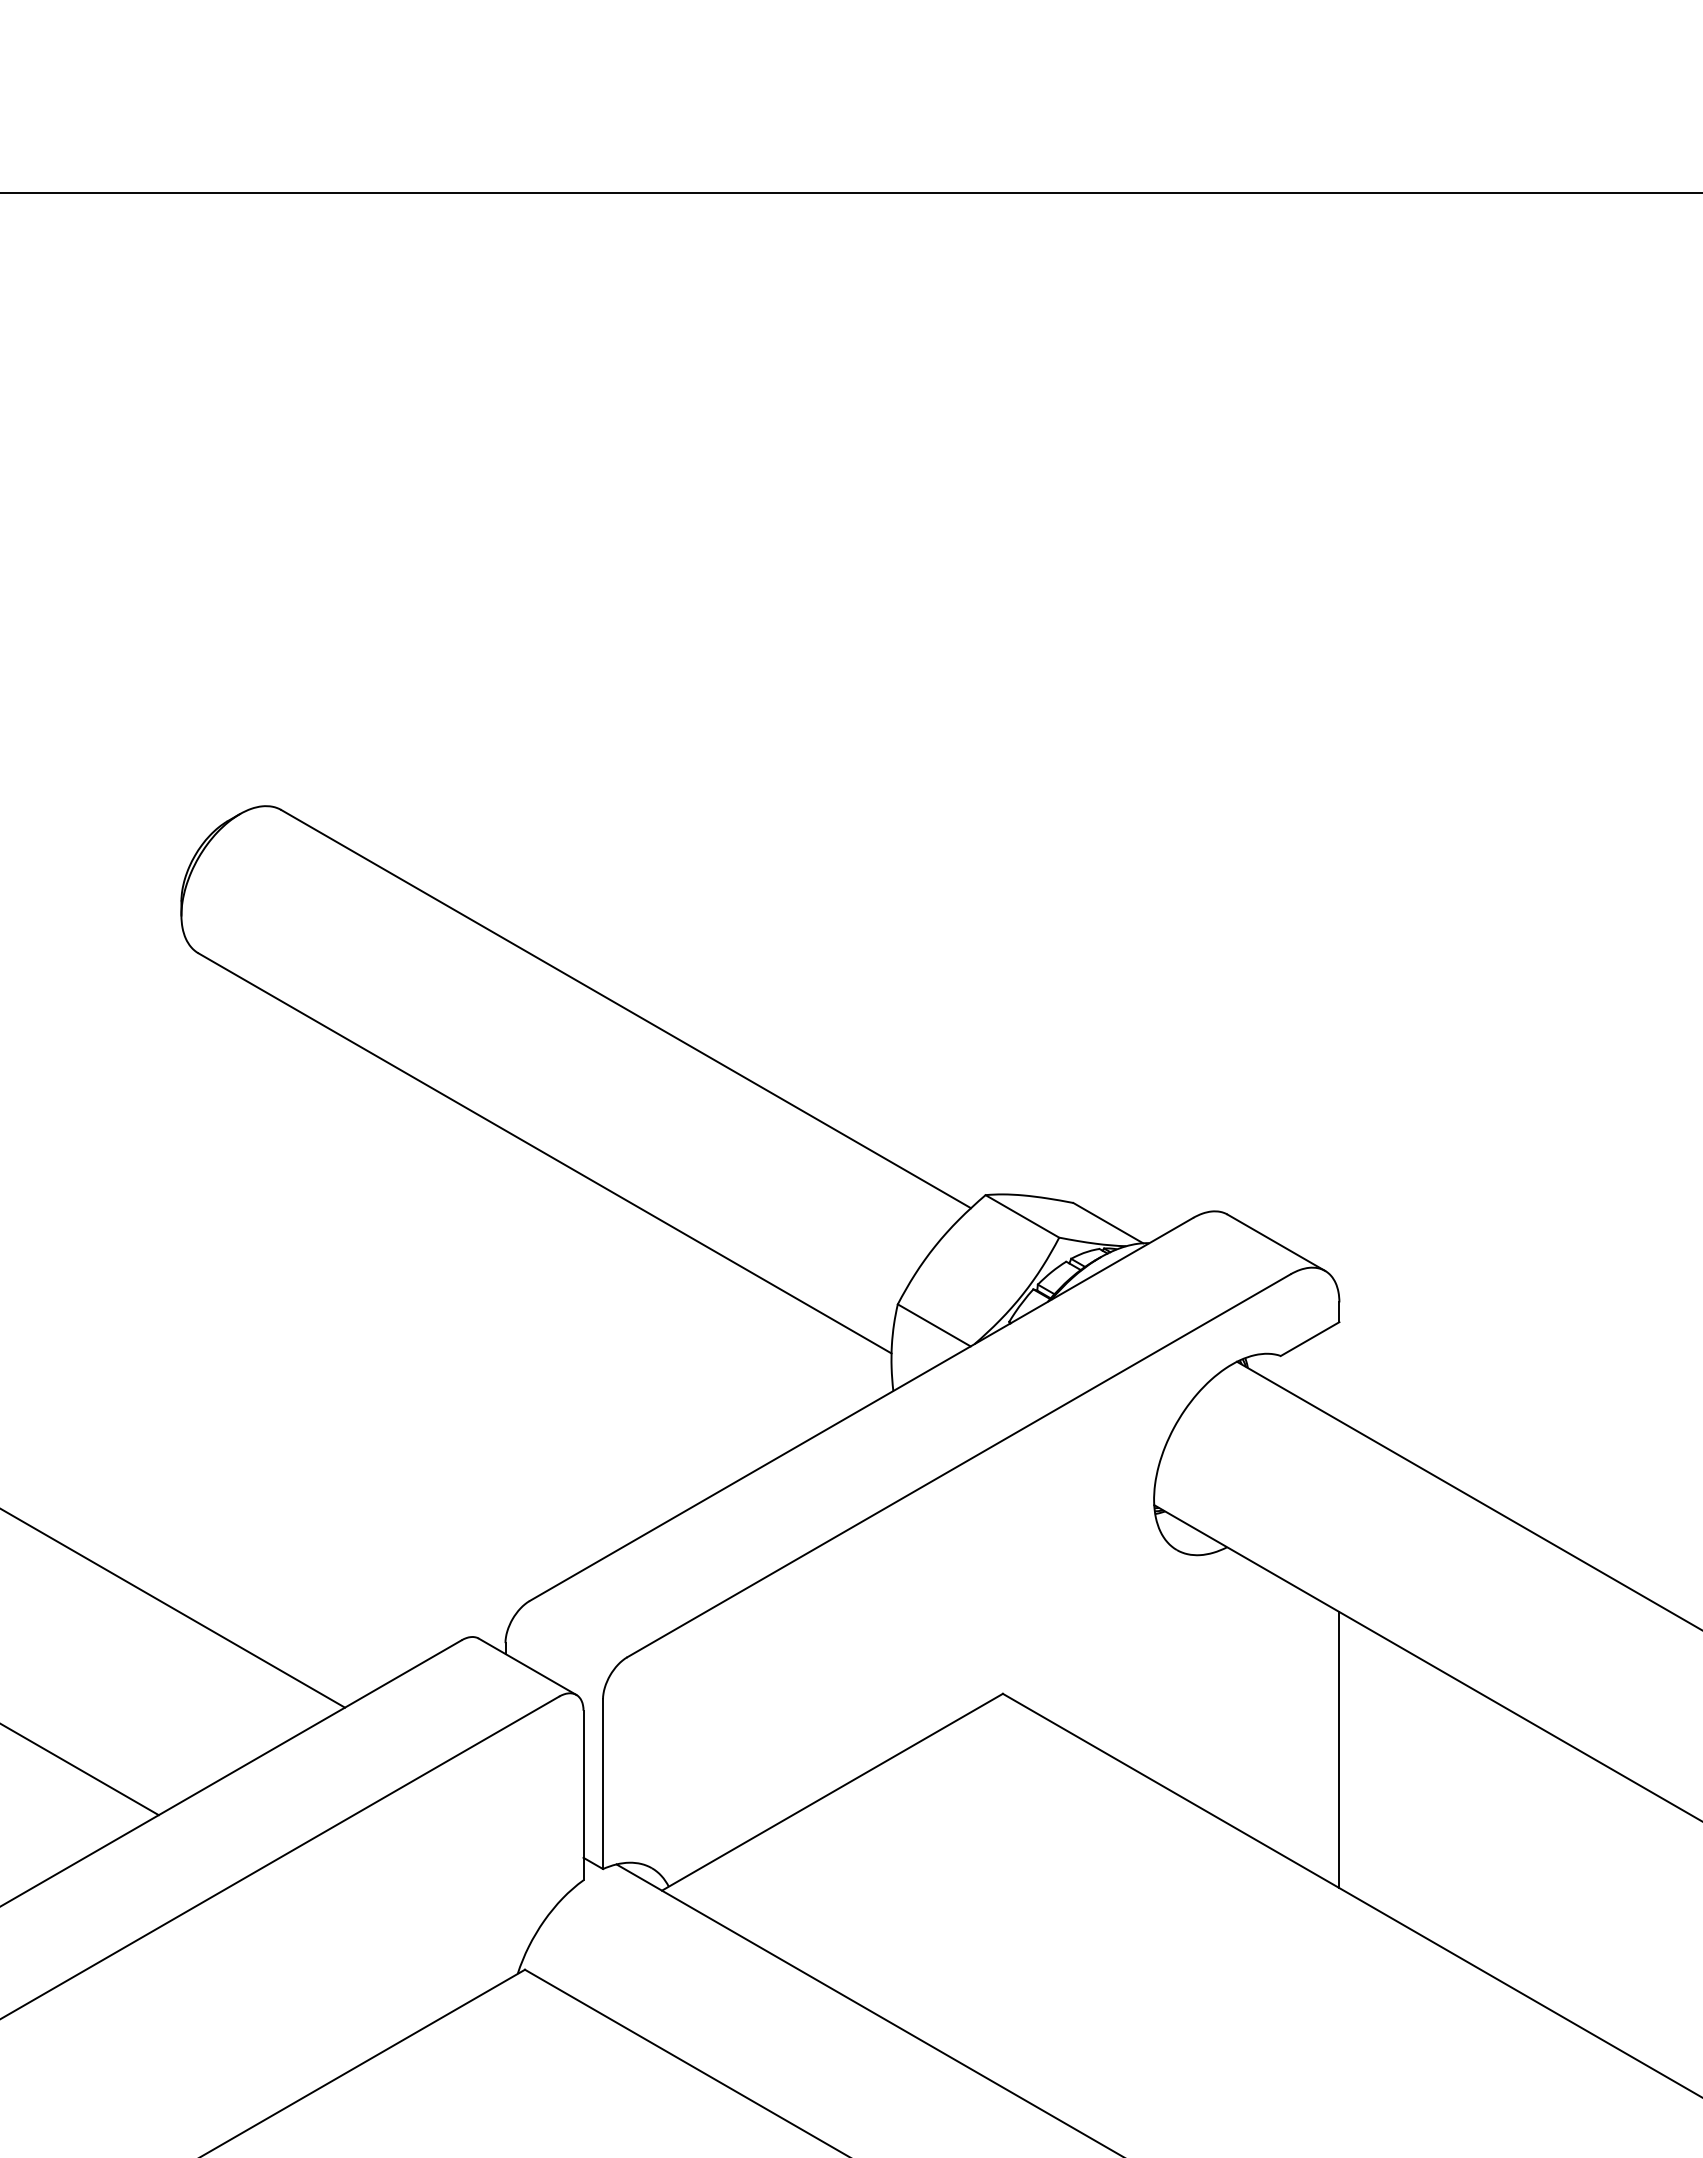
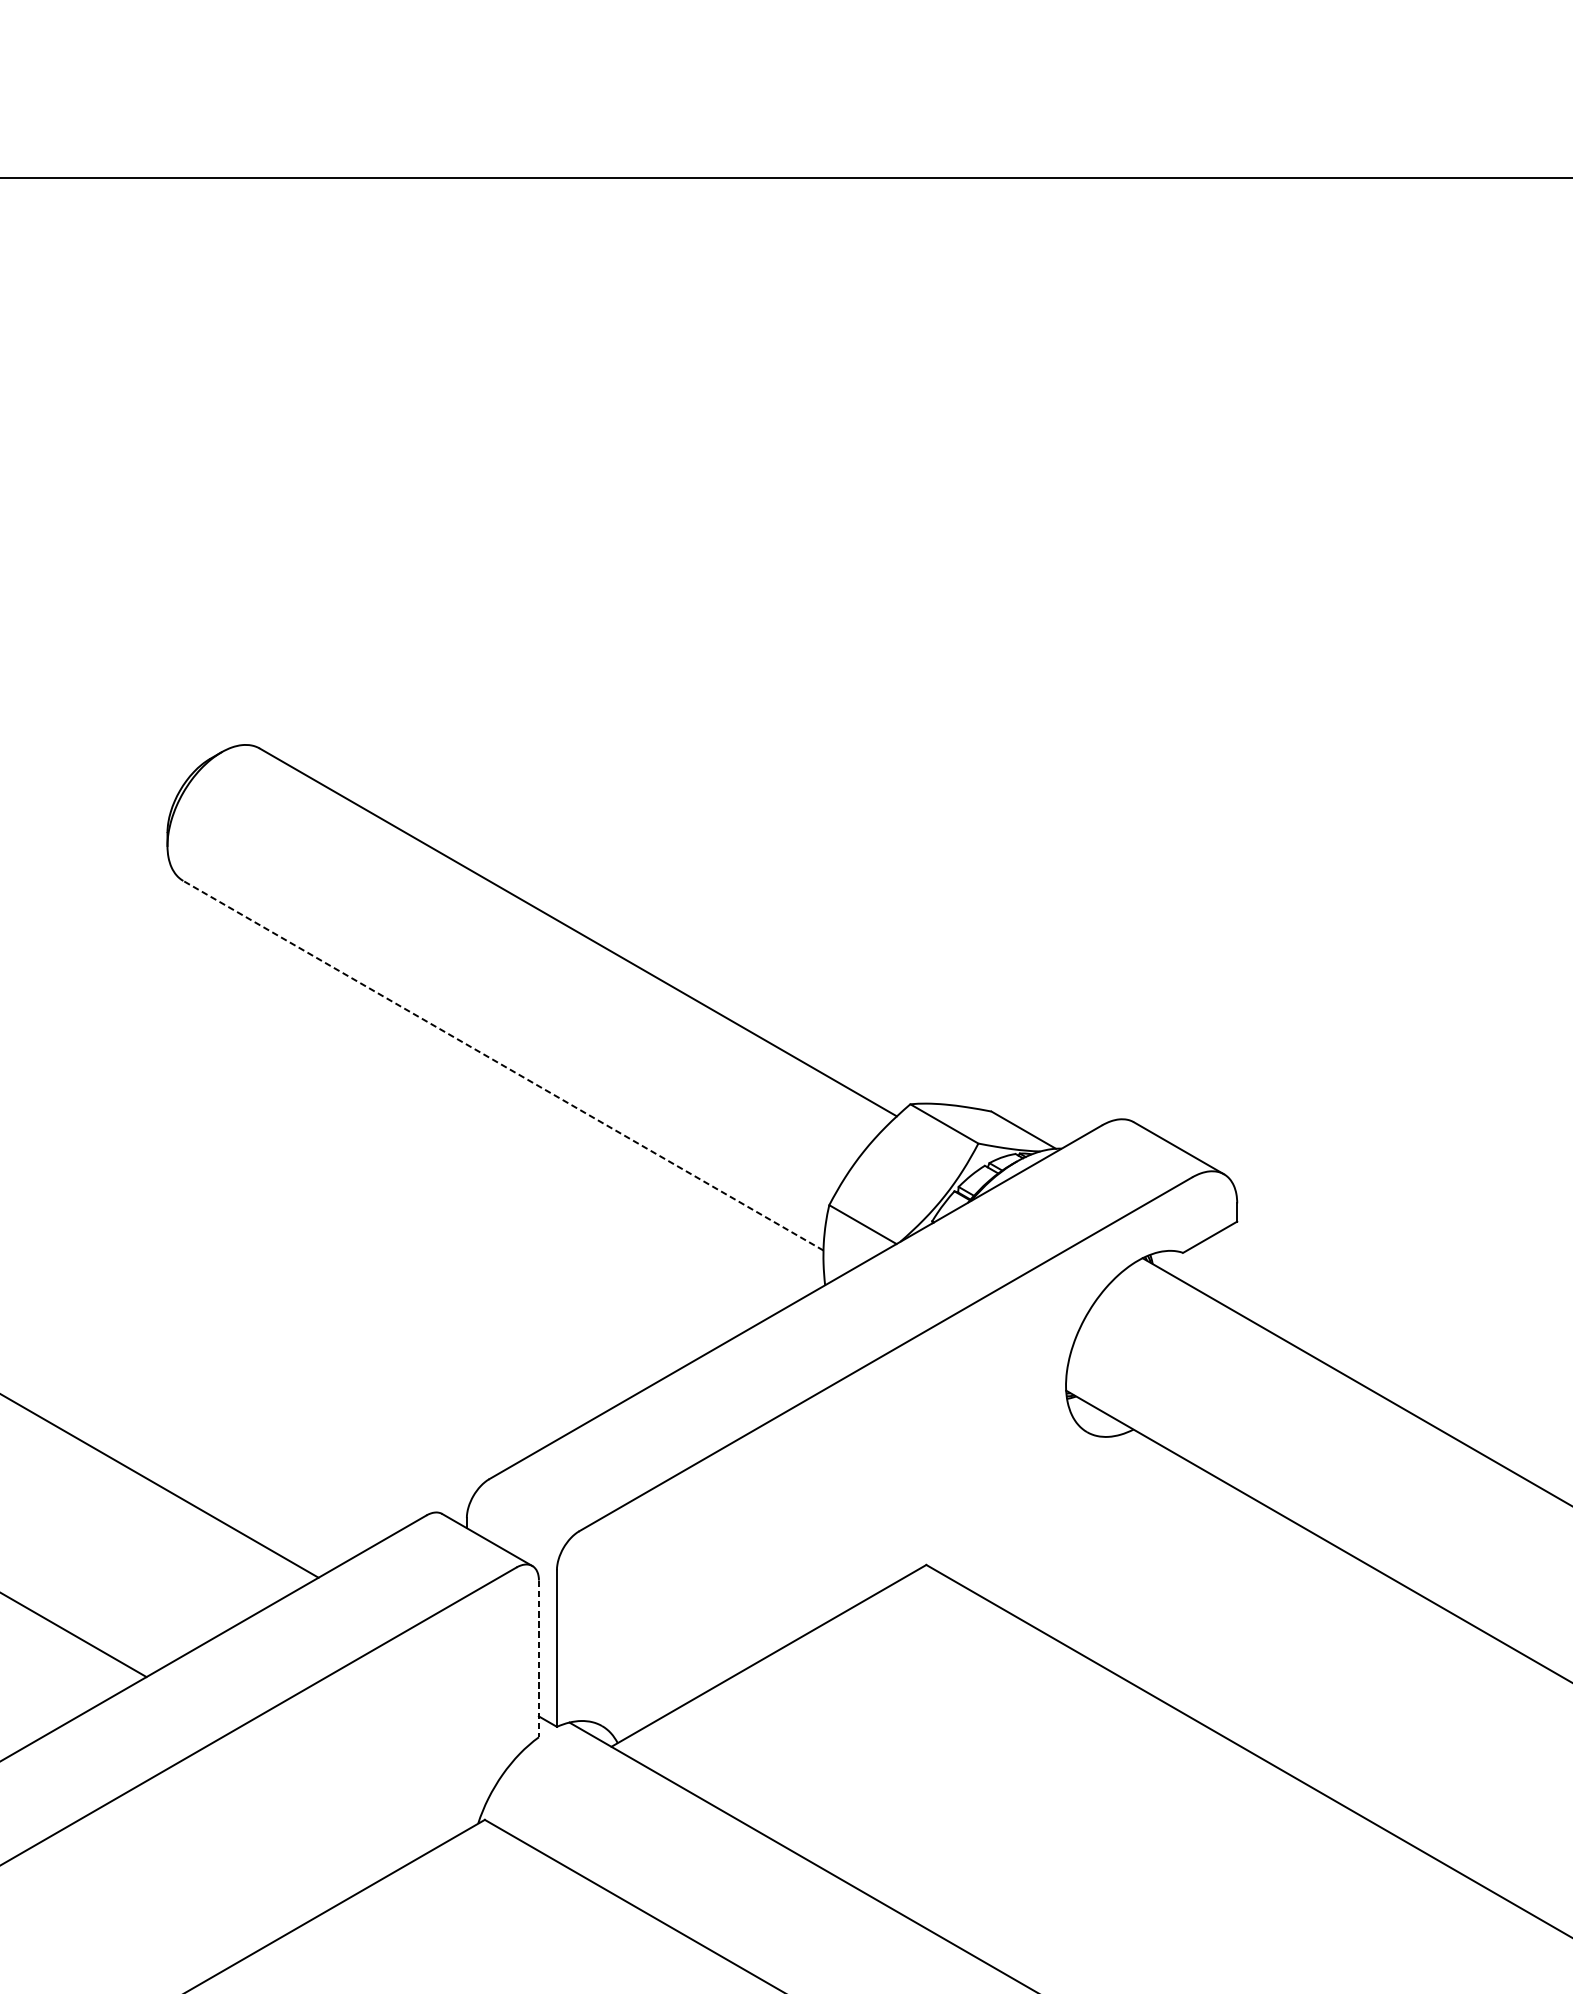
line: (544, 1153) -> (502, 1065), solid -> dashed
line: (1339, 1750) -> (1237, 1617), removed
line: (583, 1795) -> (538, 1658), solid -> dashed

